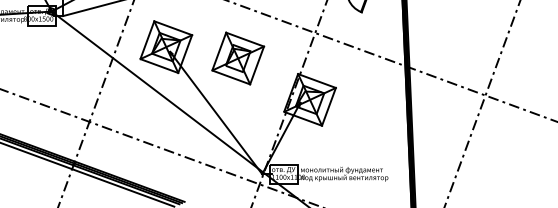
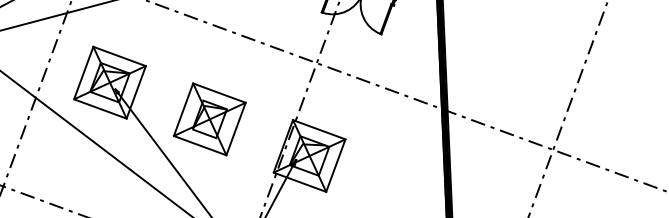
part: (238, 58) -> (210, 119), moved

